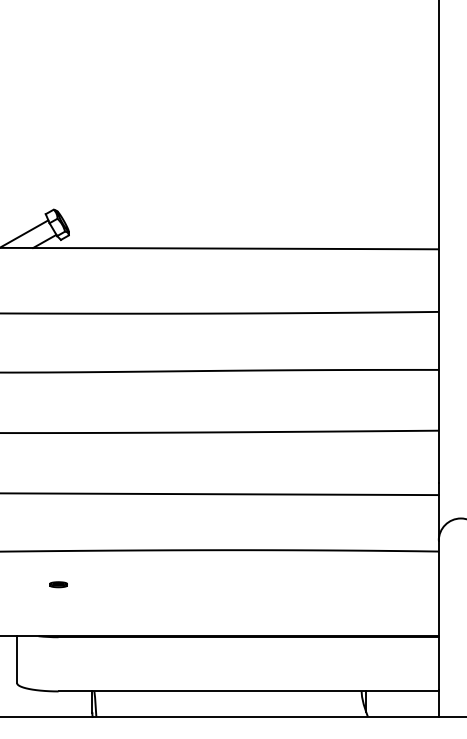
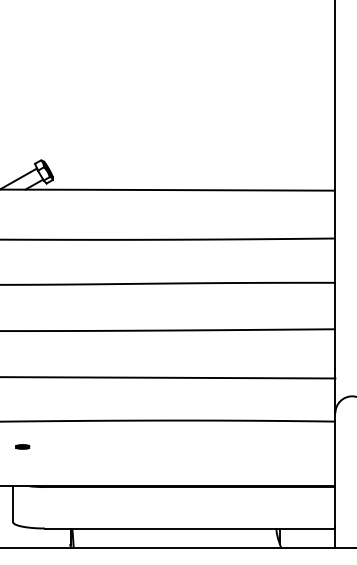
part: (58, 584) -> (22, 446), moved

